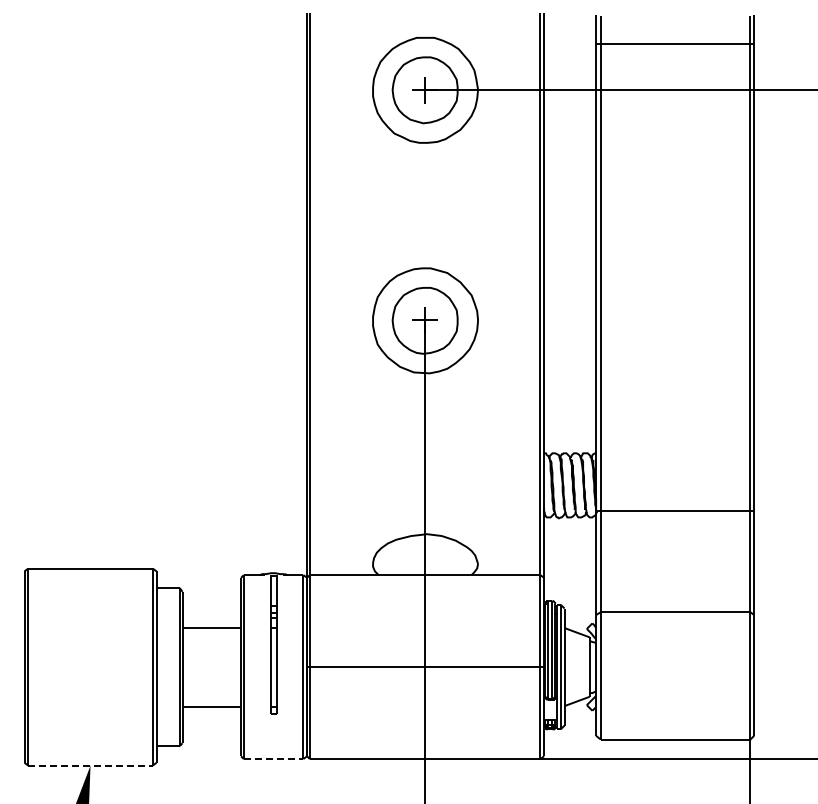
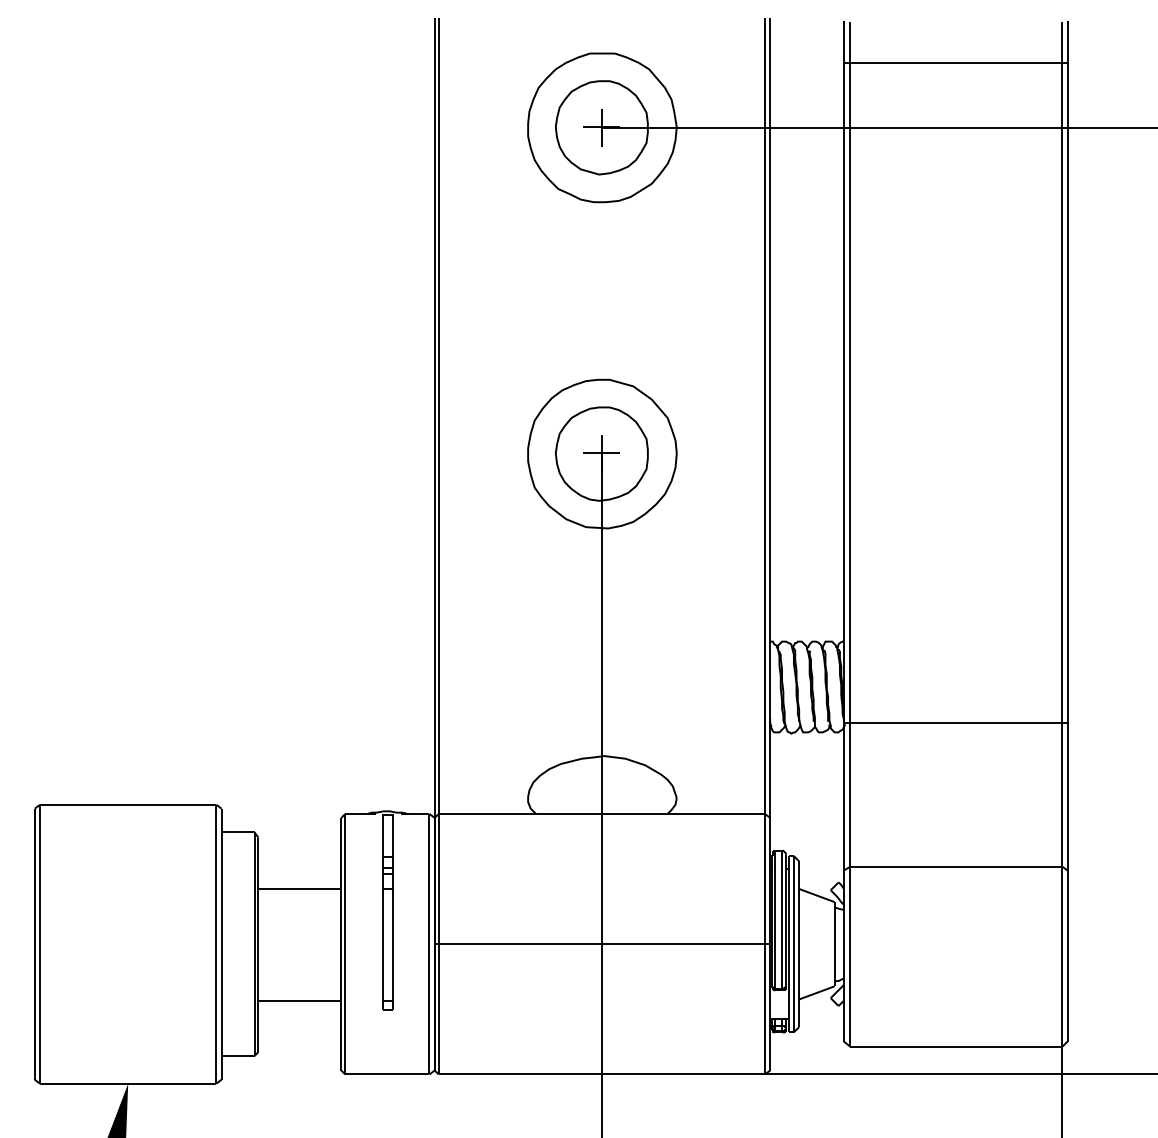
line: (273, 759) -> (387, 1075), dashed -> solid
line: (91, 765) -> (129, 1083), dashed -> solid

